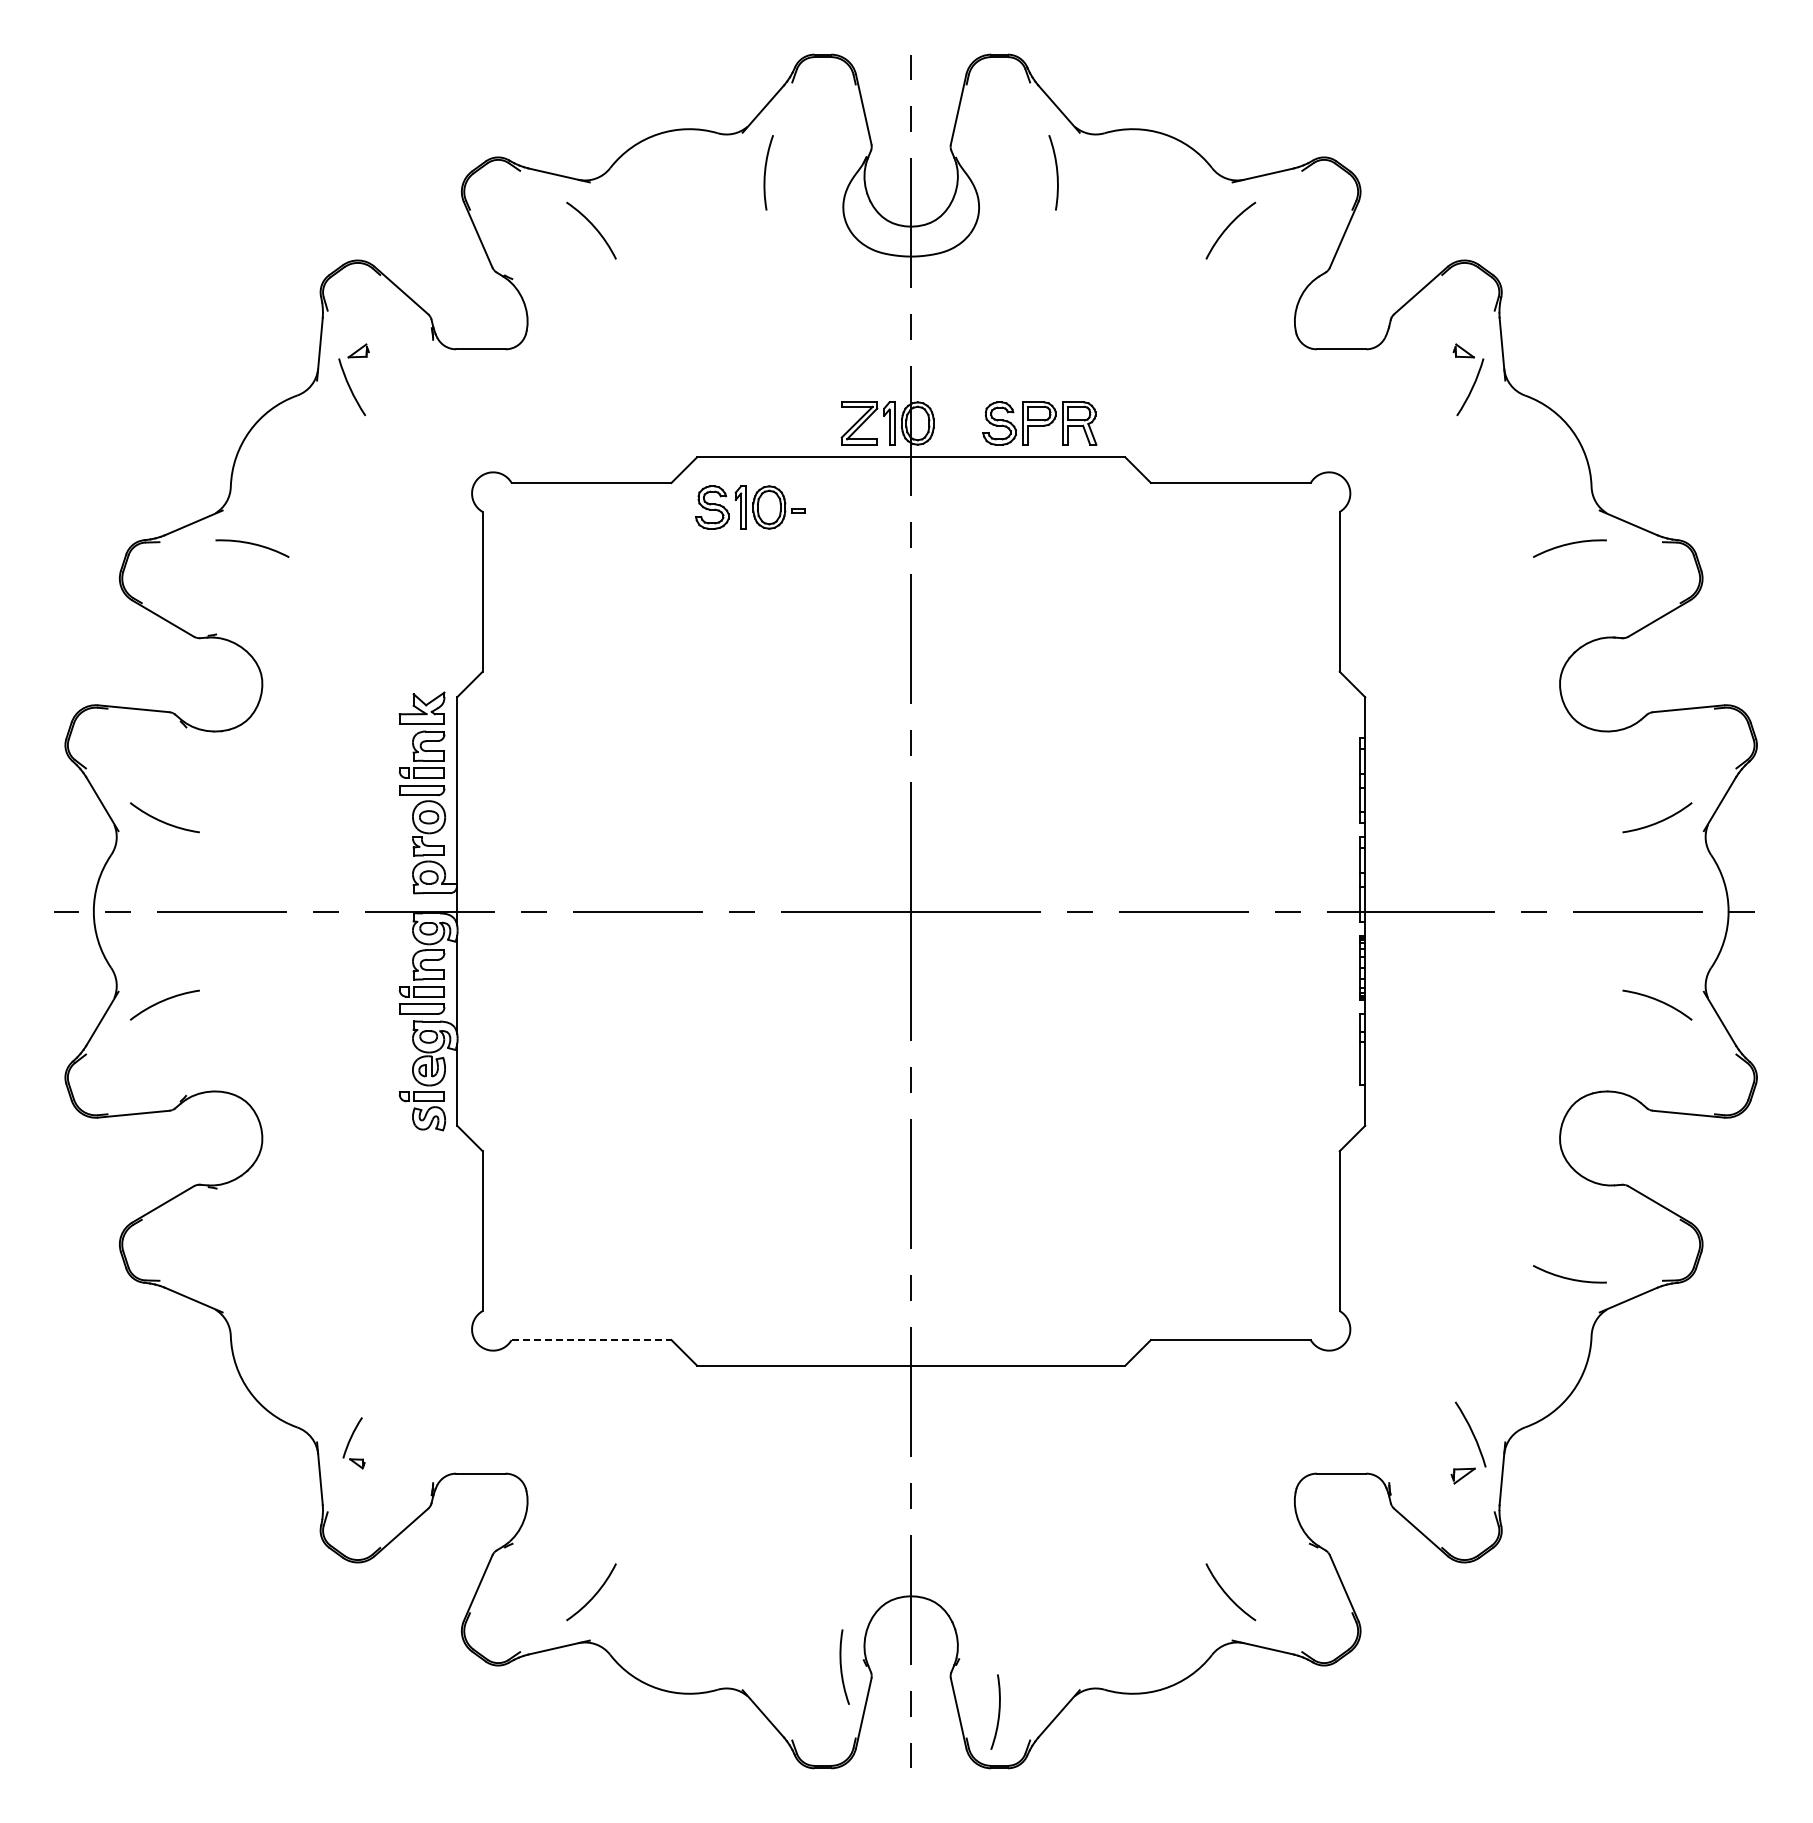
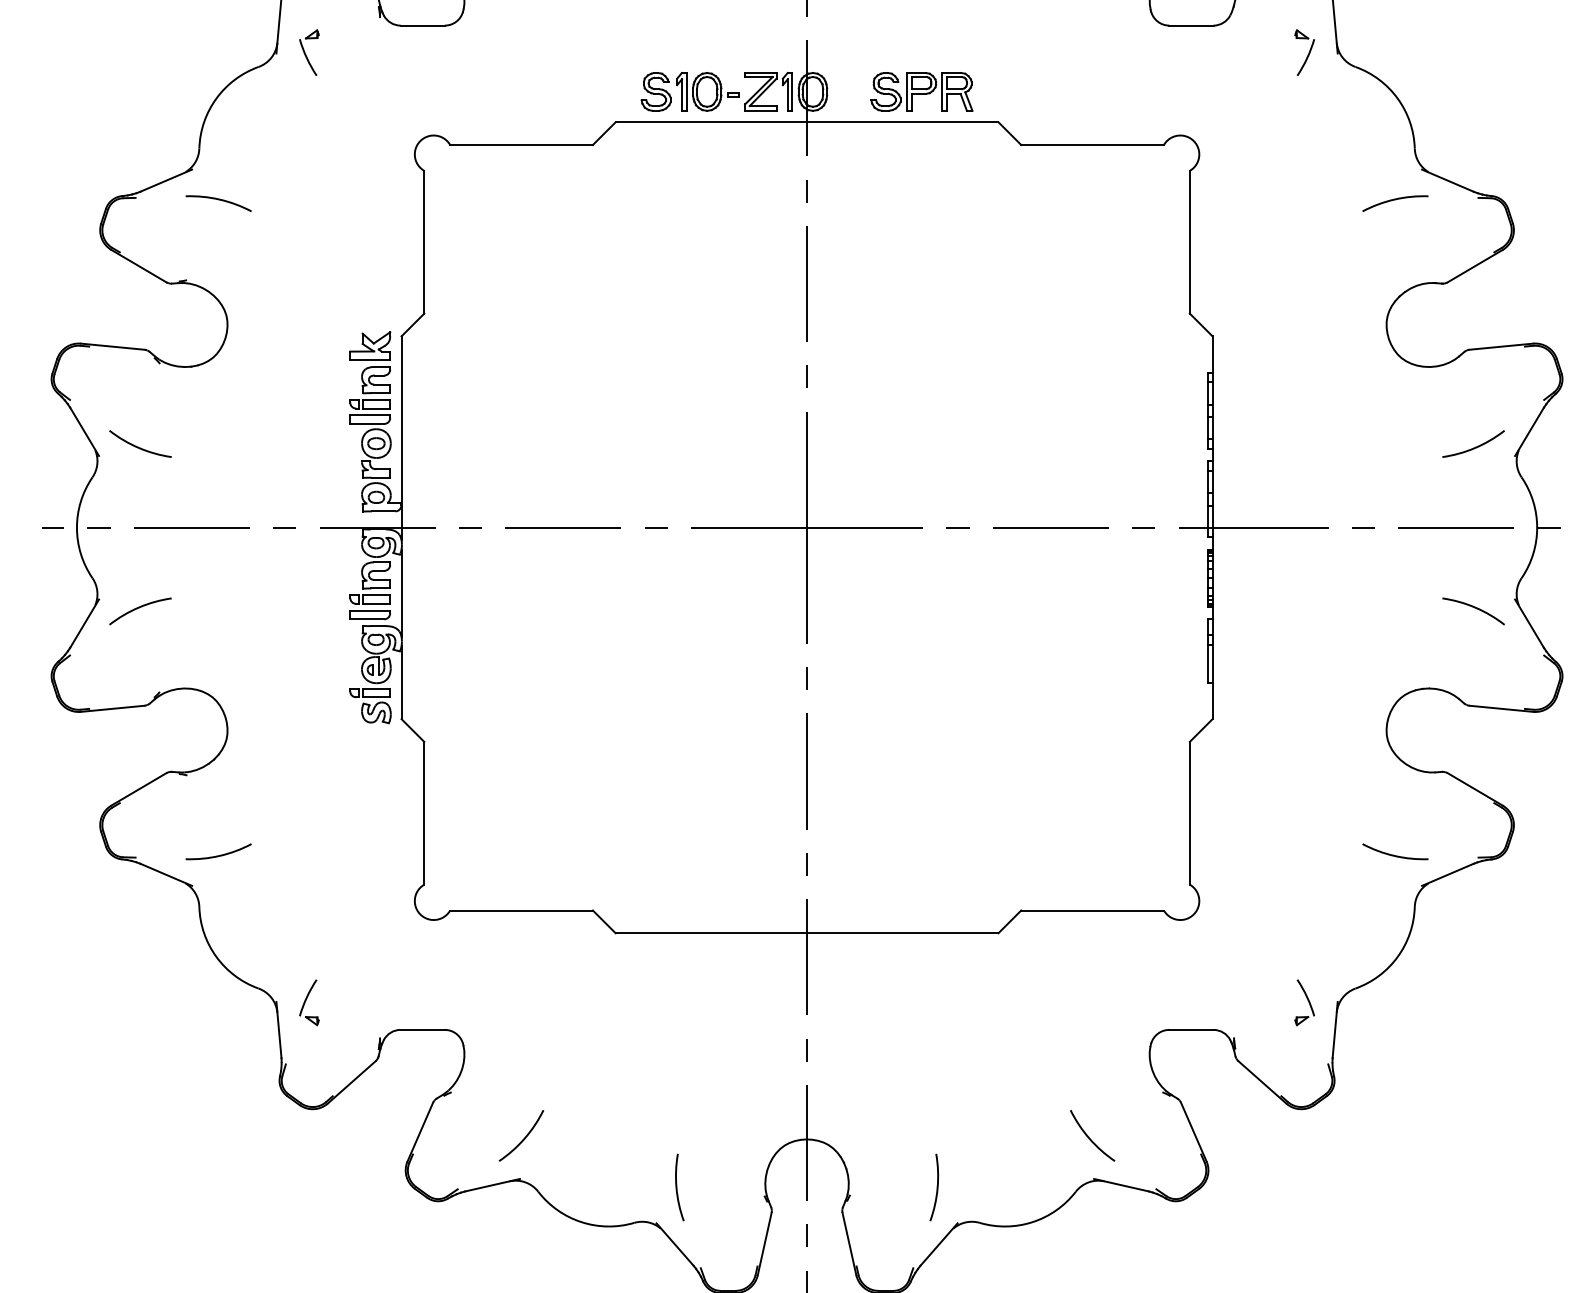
part: (353, 379) -> (308, 52), size x0.71
part: (1467, 379) -> (1303, 52), size x0.71
part: (750, 507) -> (690, 91), moved
arc: (254, 1277) -> (220, 854), added
line: (591, 1340) -> (521, 910), dashed -> solid
part: (1467, 1443) -> (1303, 1002), size x0.62
arc: (841, 1666) -> (676, 1186), moved
arc: (998, 1711) -> (936, 1186), moved

